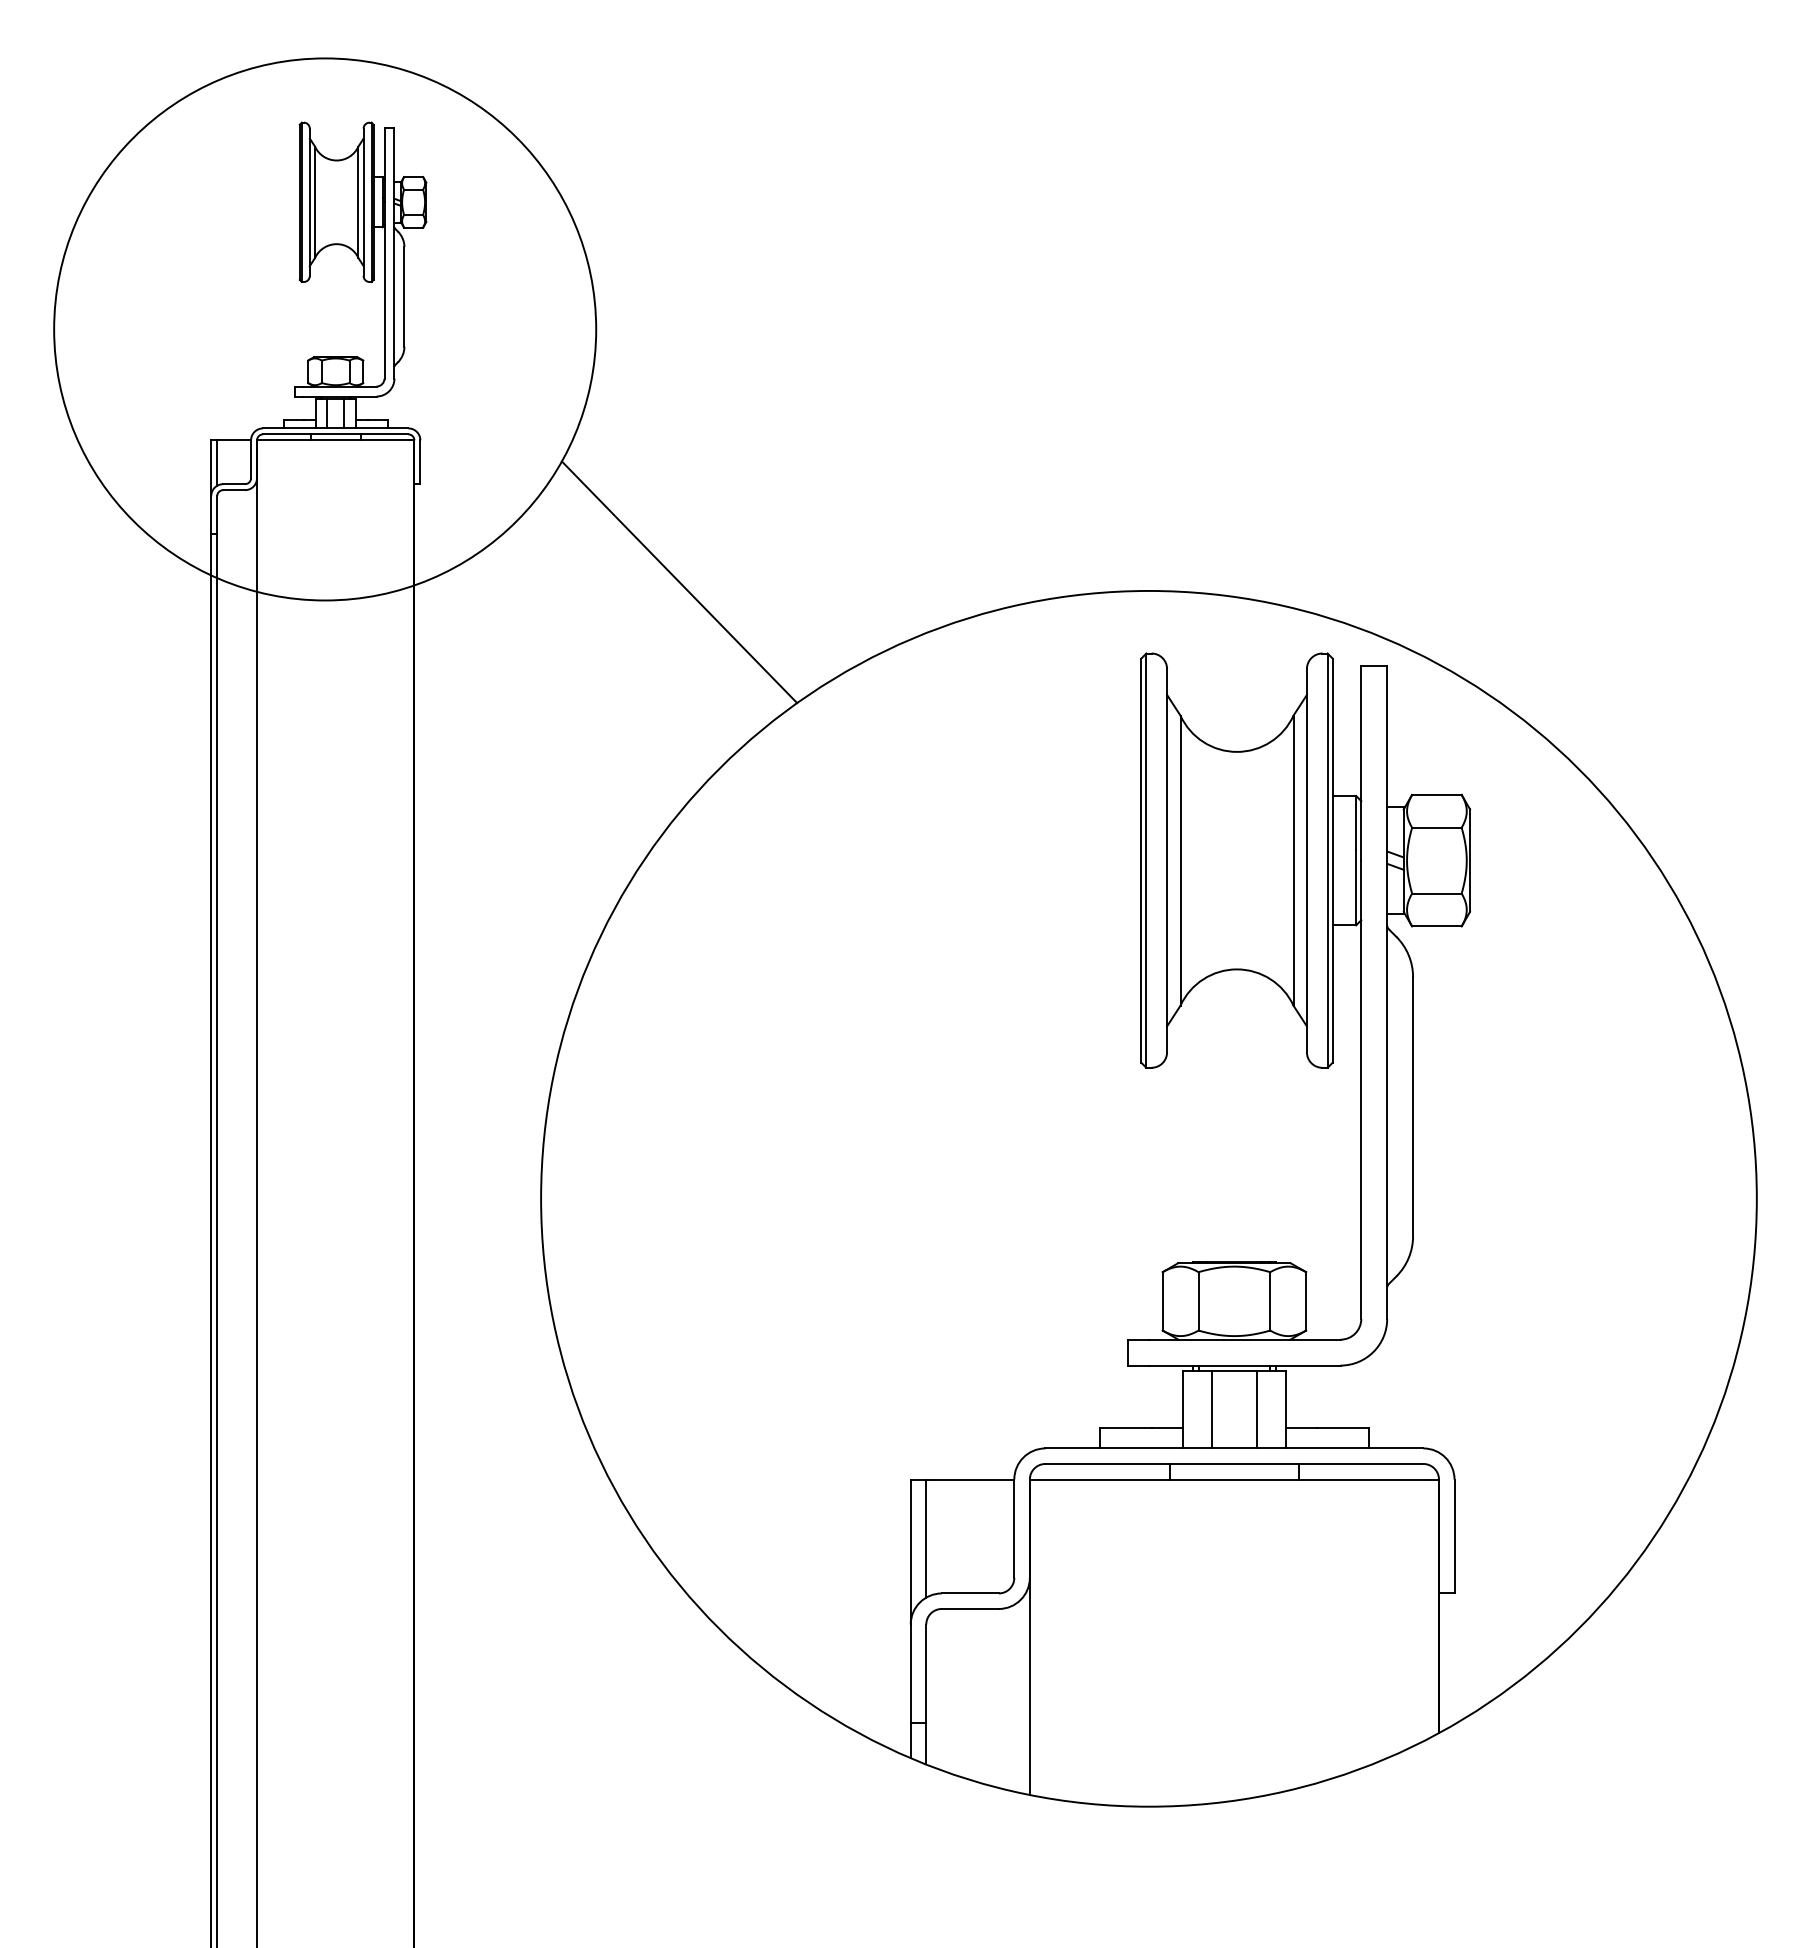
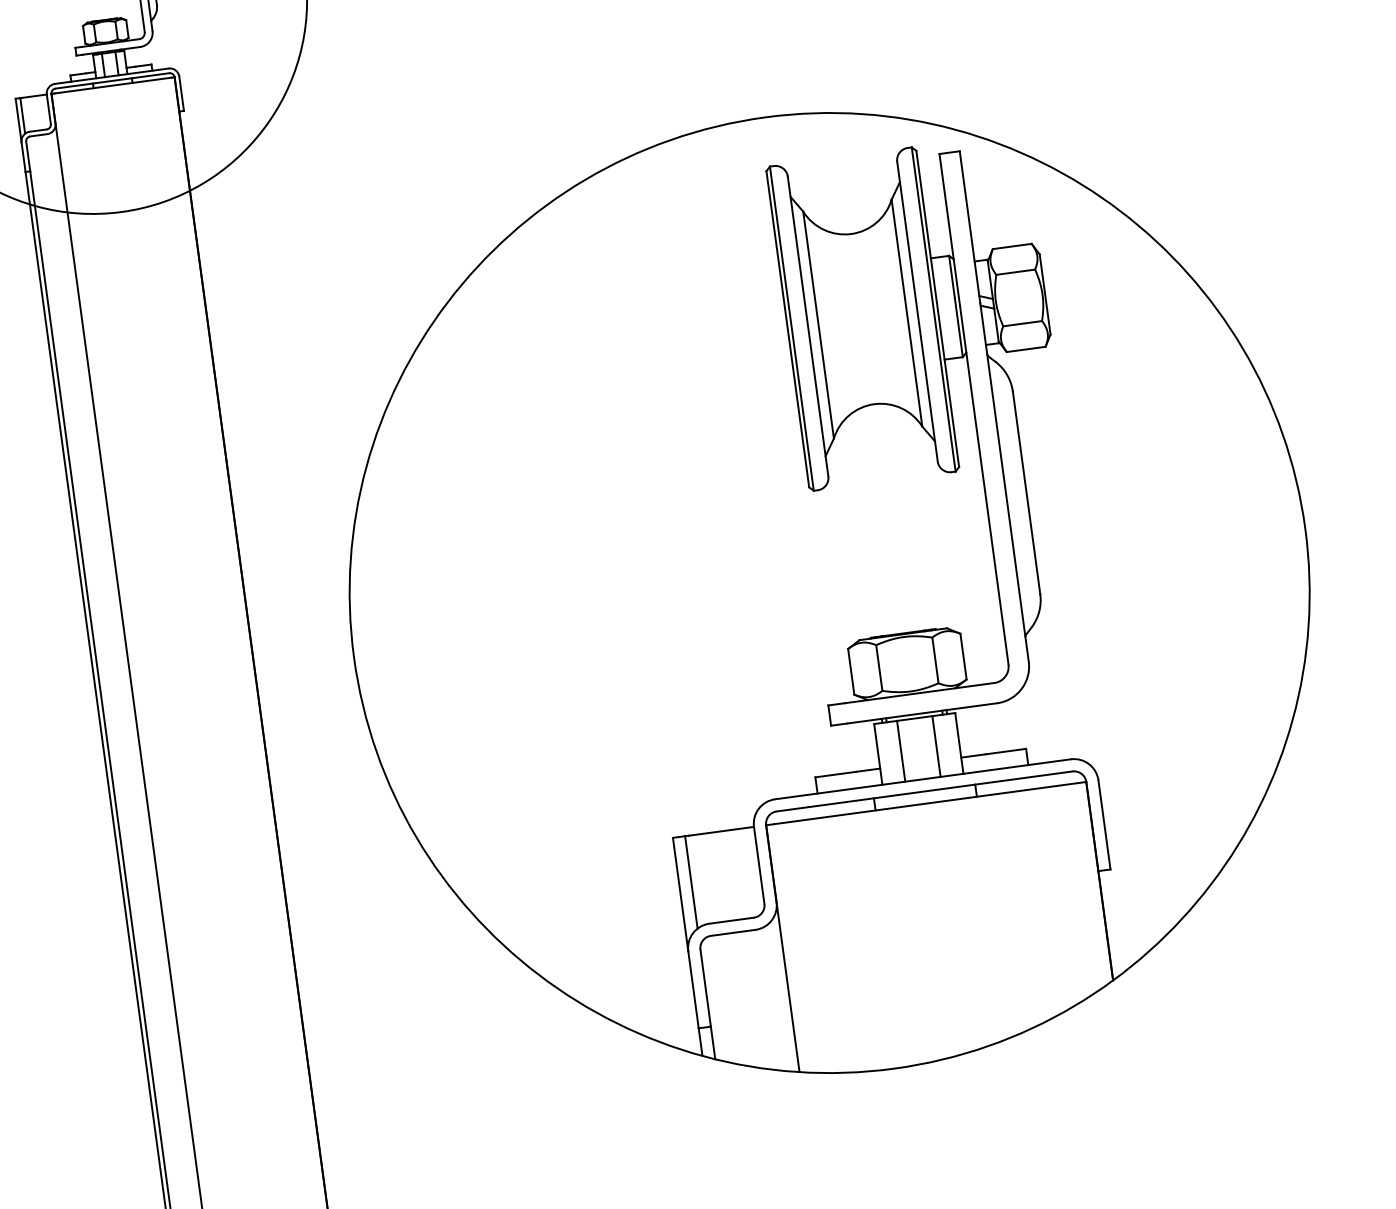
line: (679, 582) -> (397, 160), removed

